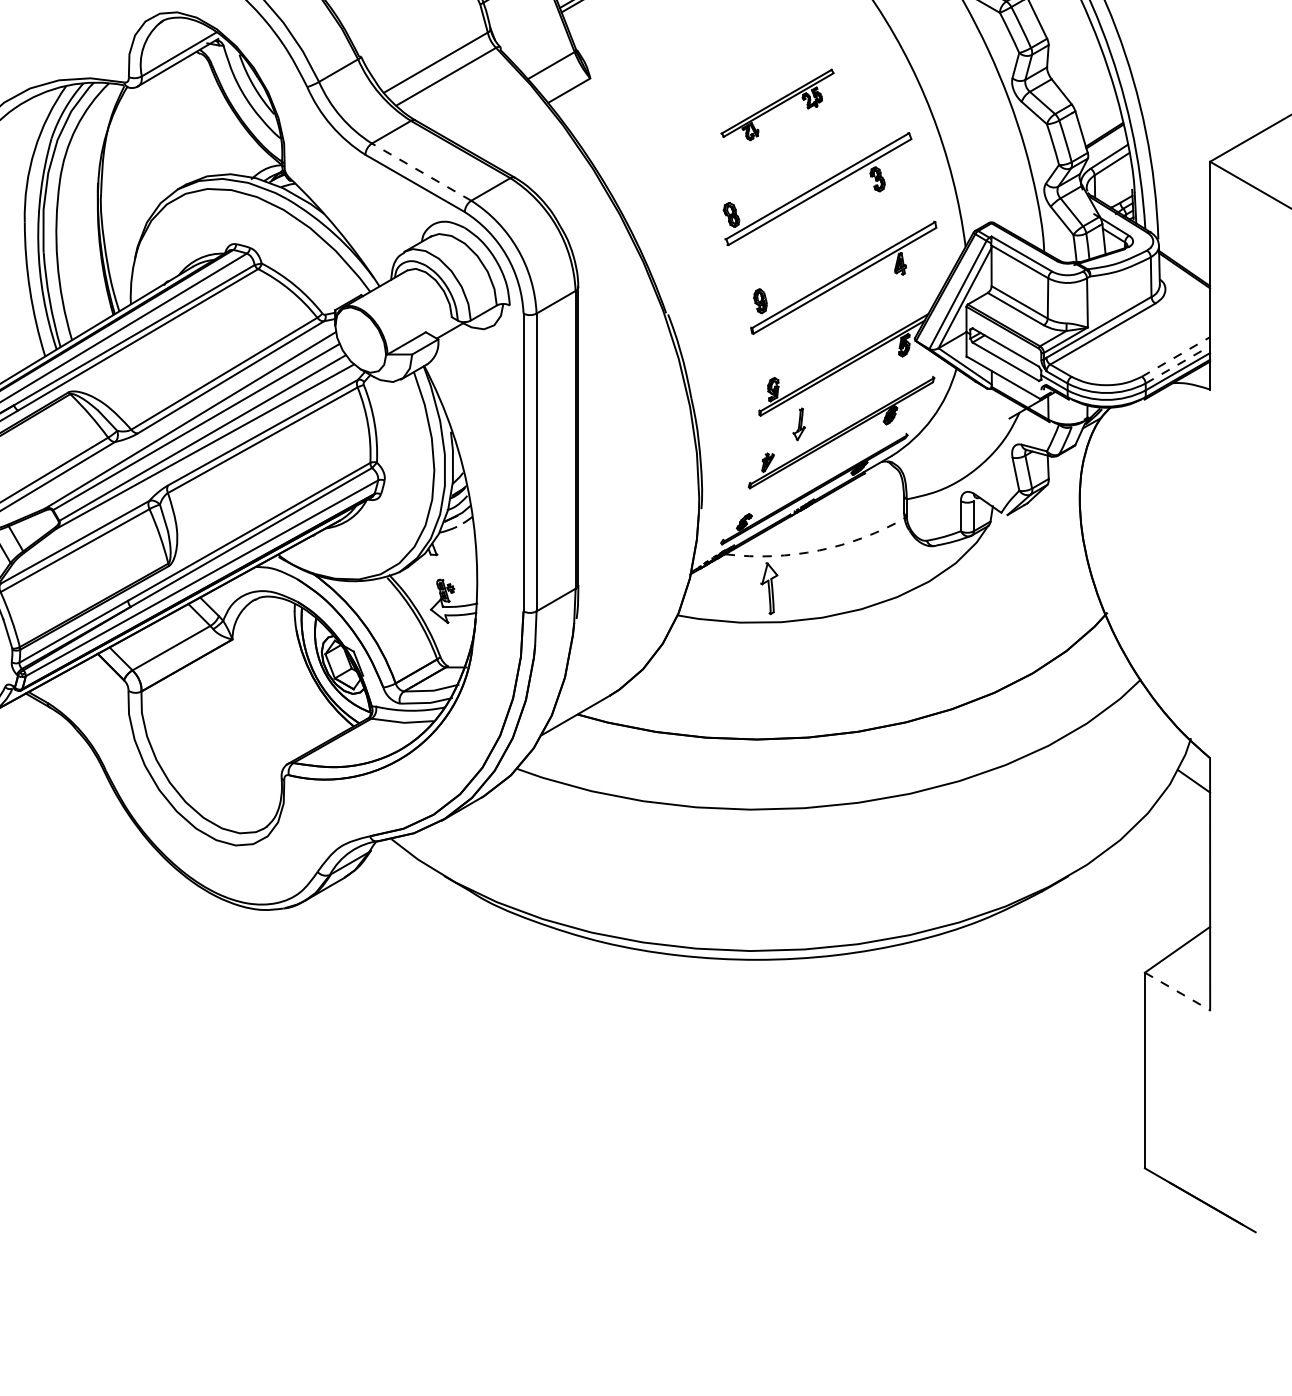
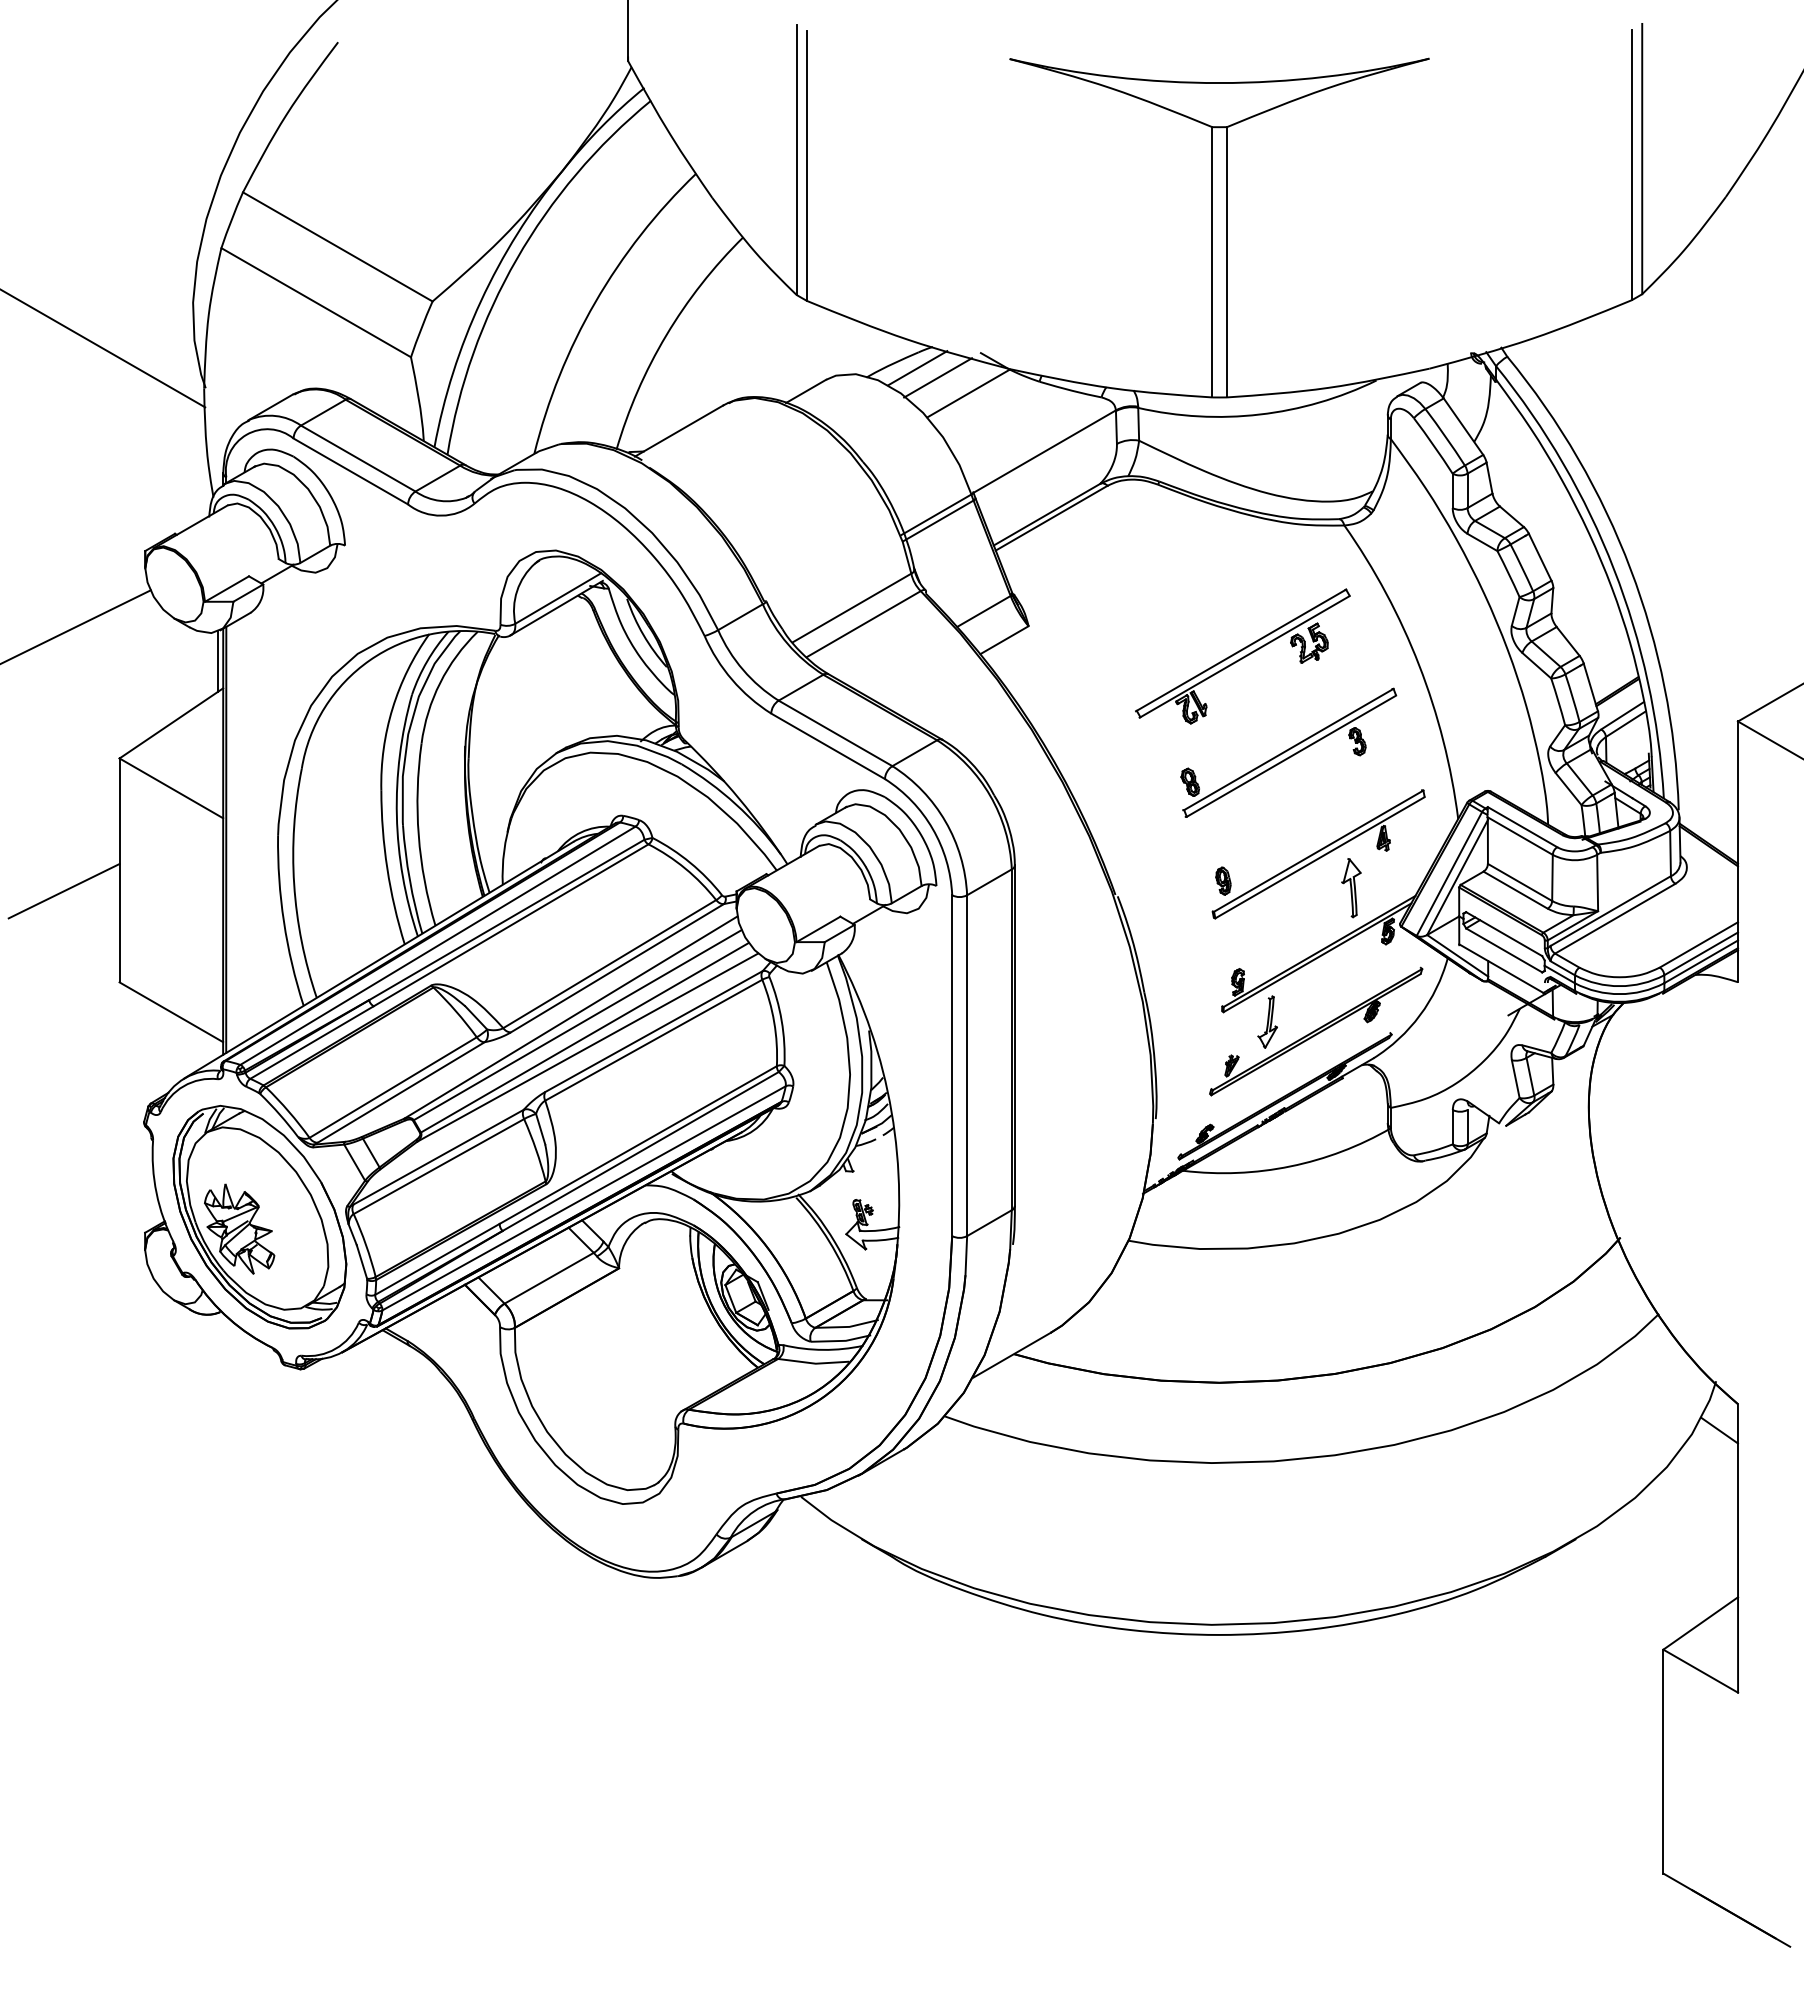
part: (777, 104) -> (1242, 656), size x1.67
line: (421, 172) -> (835, 733), dashed -> solid
line: (1176, 356) -> (1699, 944), dashed -> solid
line: (1178, 364) -> (1701, 953), dashed -> solid
part: (799, 423) -> (1267, 1021), size x1.43
arc: (819, 550) -> (1290, 1166), dashed -> solid
part: (769, 588) -> (1351, 888), moved
line: (1178, 991) -> (1701, 1671), dashed -> solid

